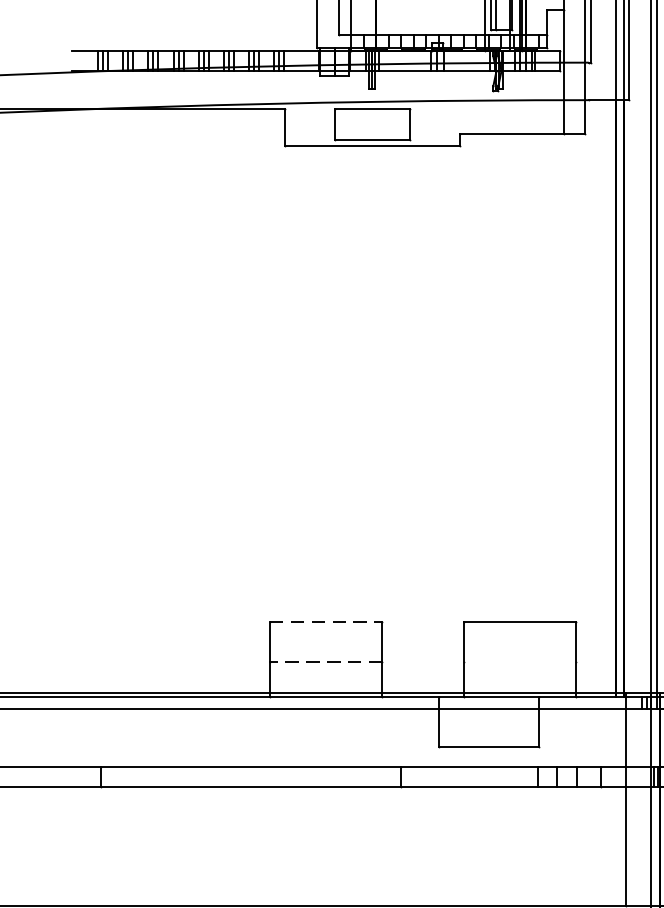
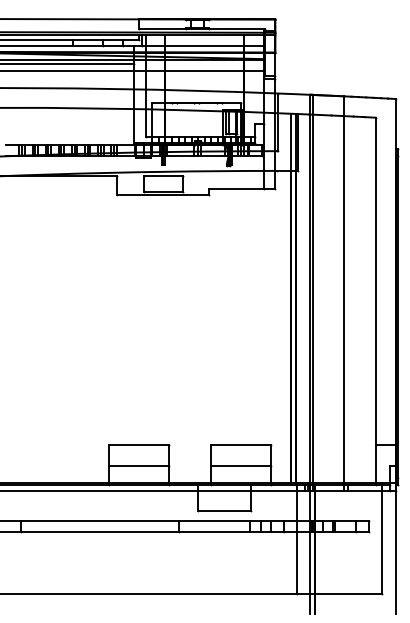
line: (326, 622) -> (139, 445), dashed -> solid
line: (326, 662) -> (139, 466), dashed -> solid
line: (518, 662) -> (240, 466), added

